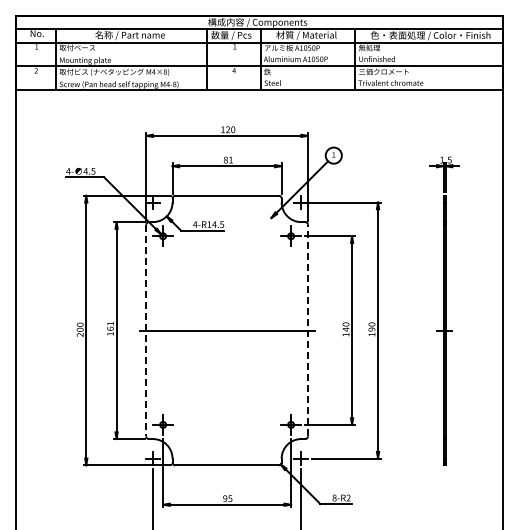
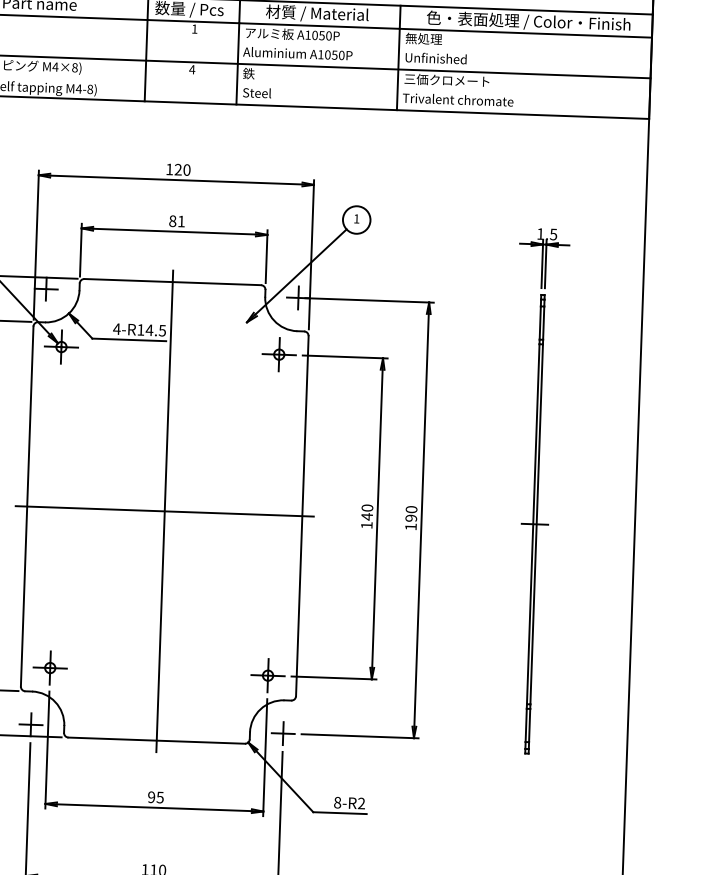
line: (146, 330) -> (27, 506), dashed -> solid
line: (227, 330) -> (165, 511), added
line: (307, 330) -> (301, 516), dashed -> solid

